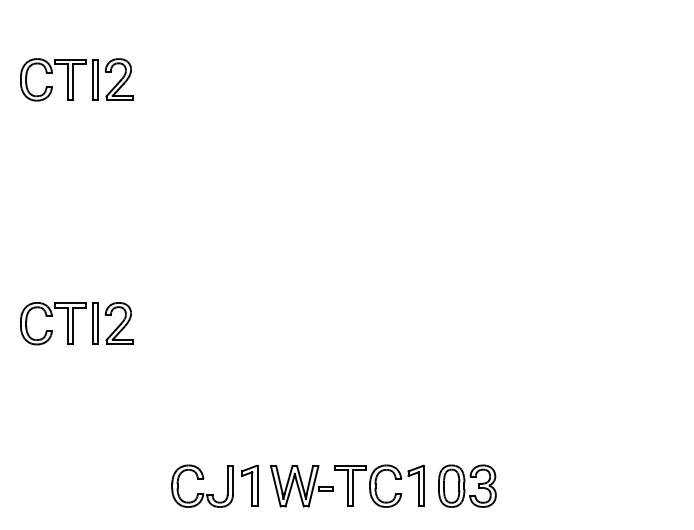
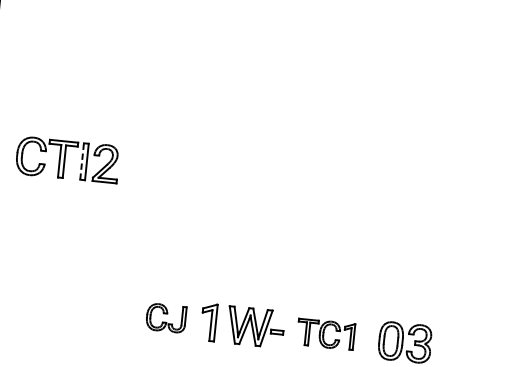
line: (92, 323) -> (81, 161), solid -> dashed
part: (202, 485) -> (166, 317), size x0.7
part: (379, 485) -> (325, 333), size x0.7

